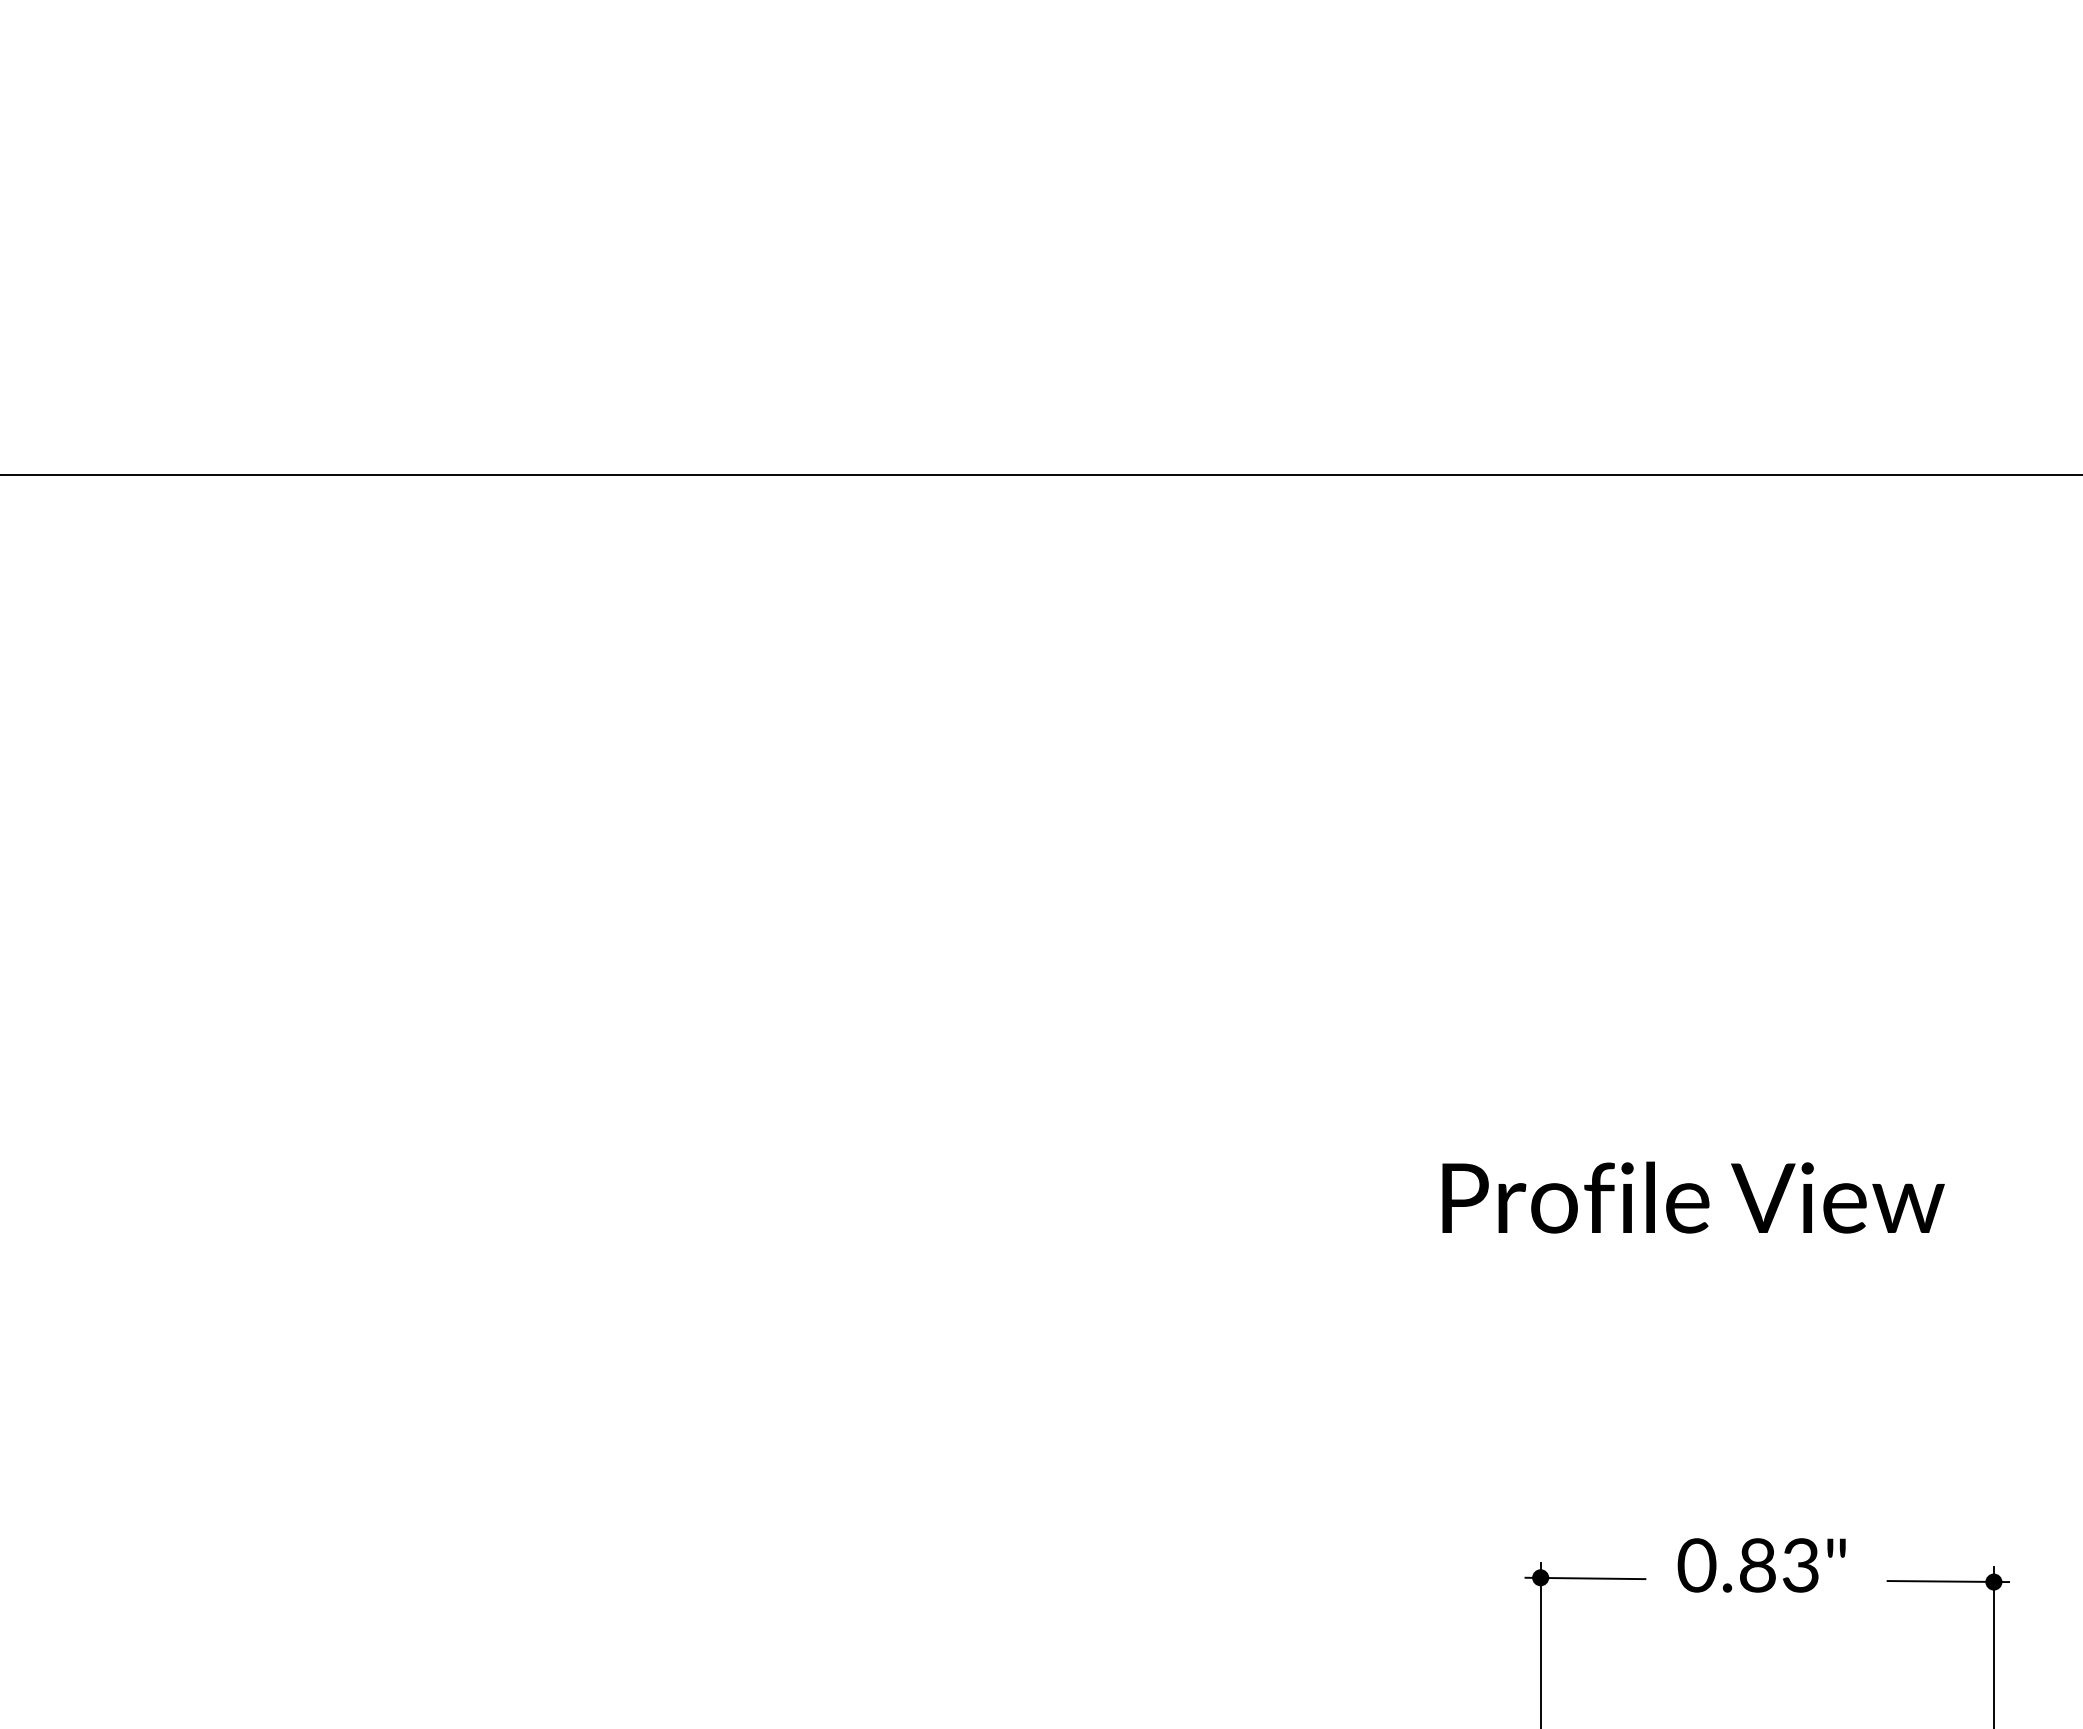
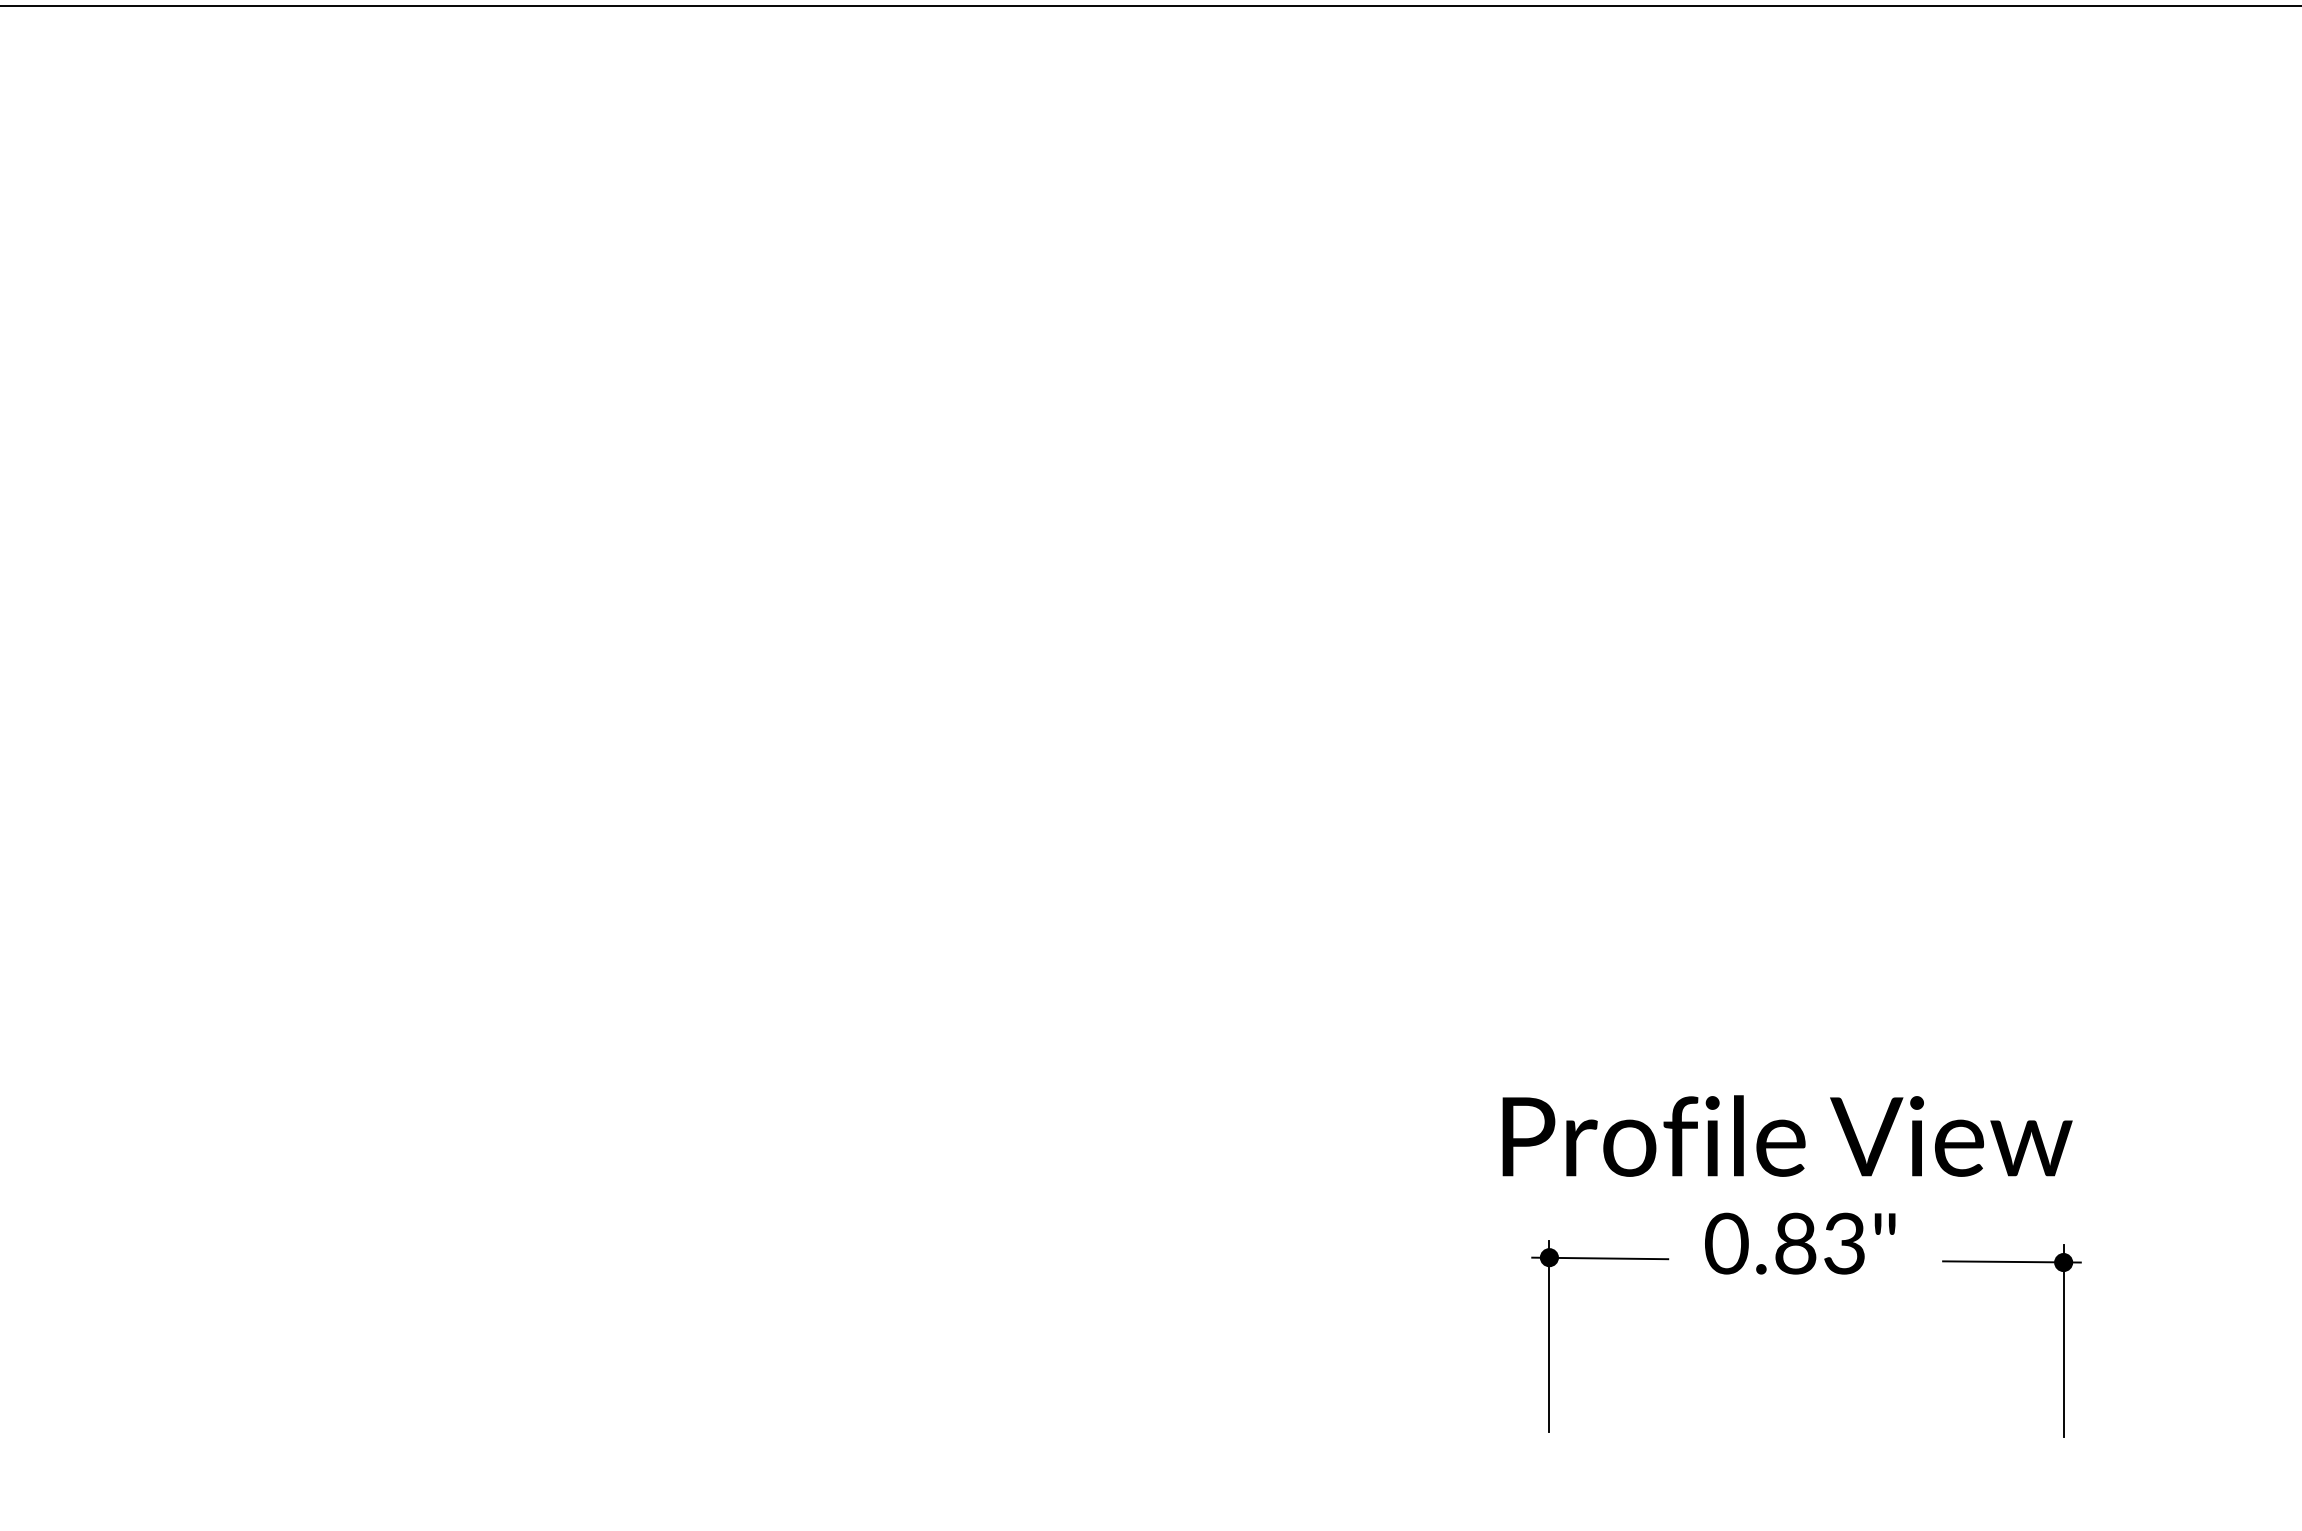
text: (1693, 1197) -> (1787, 1135), moved

